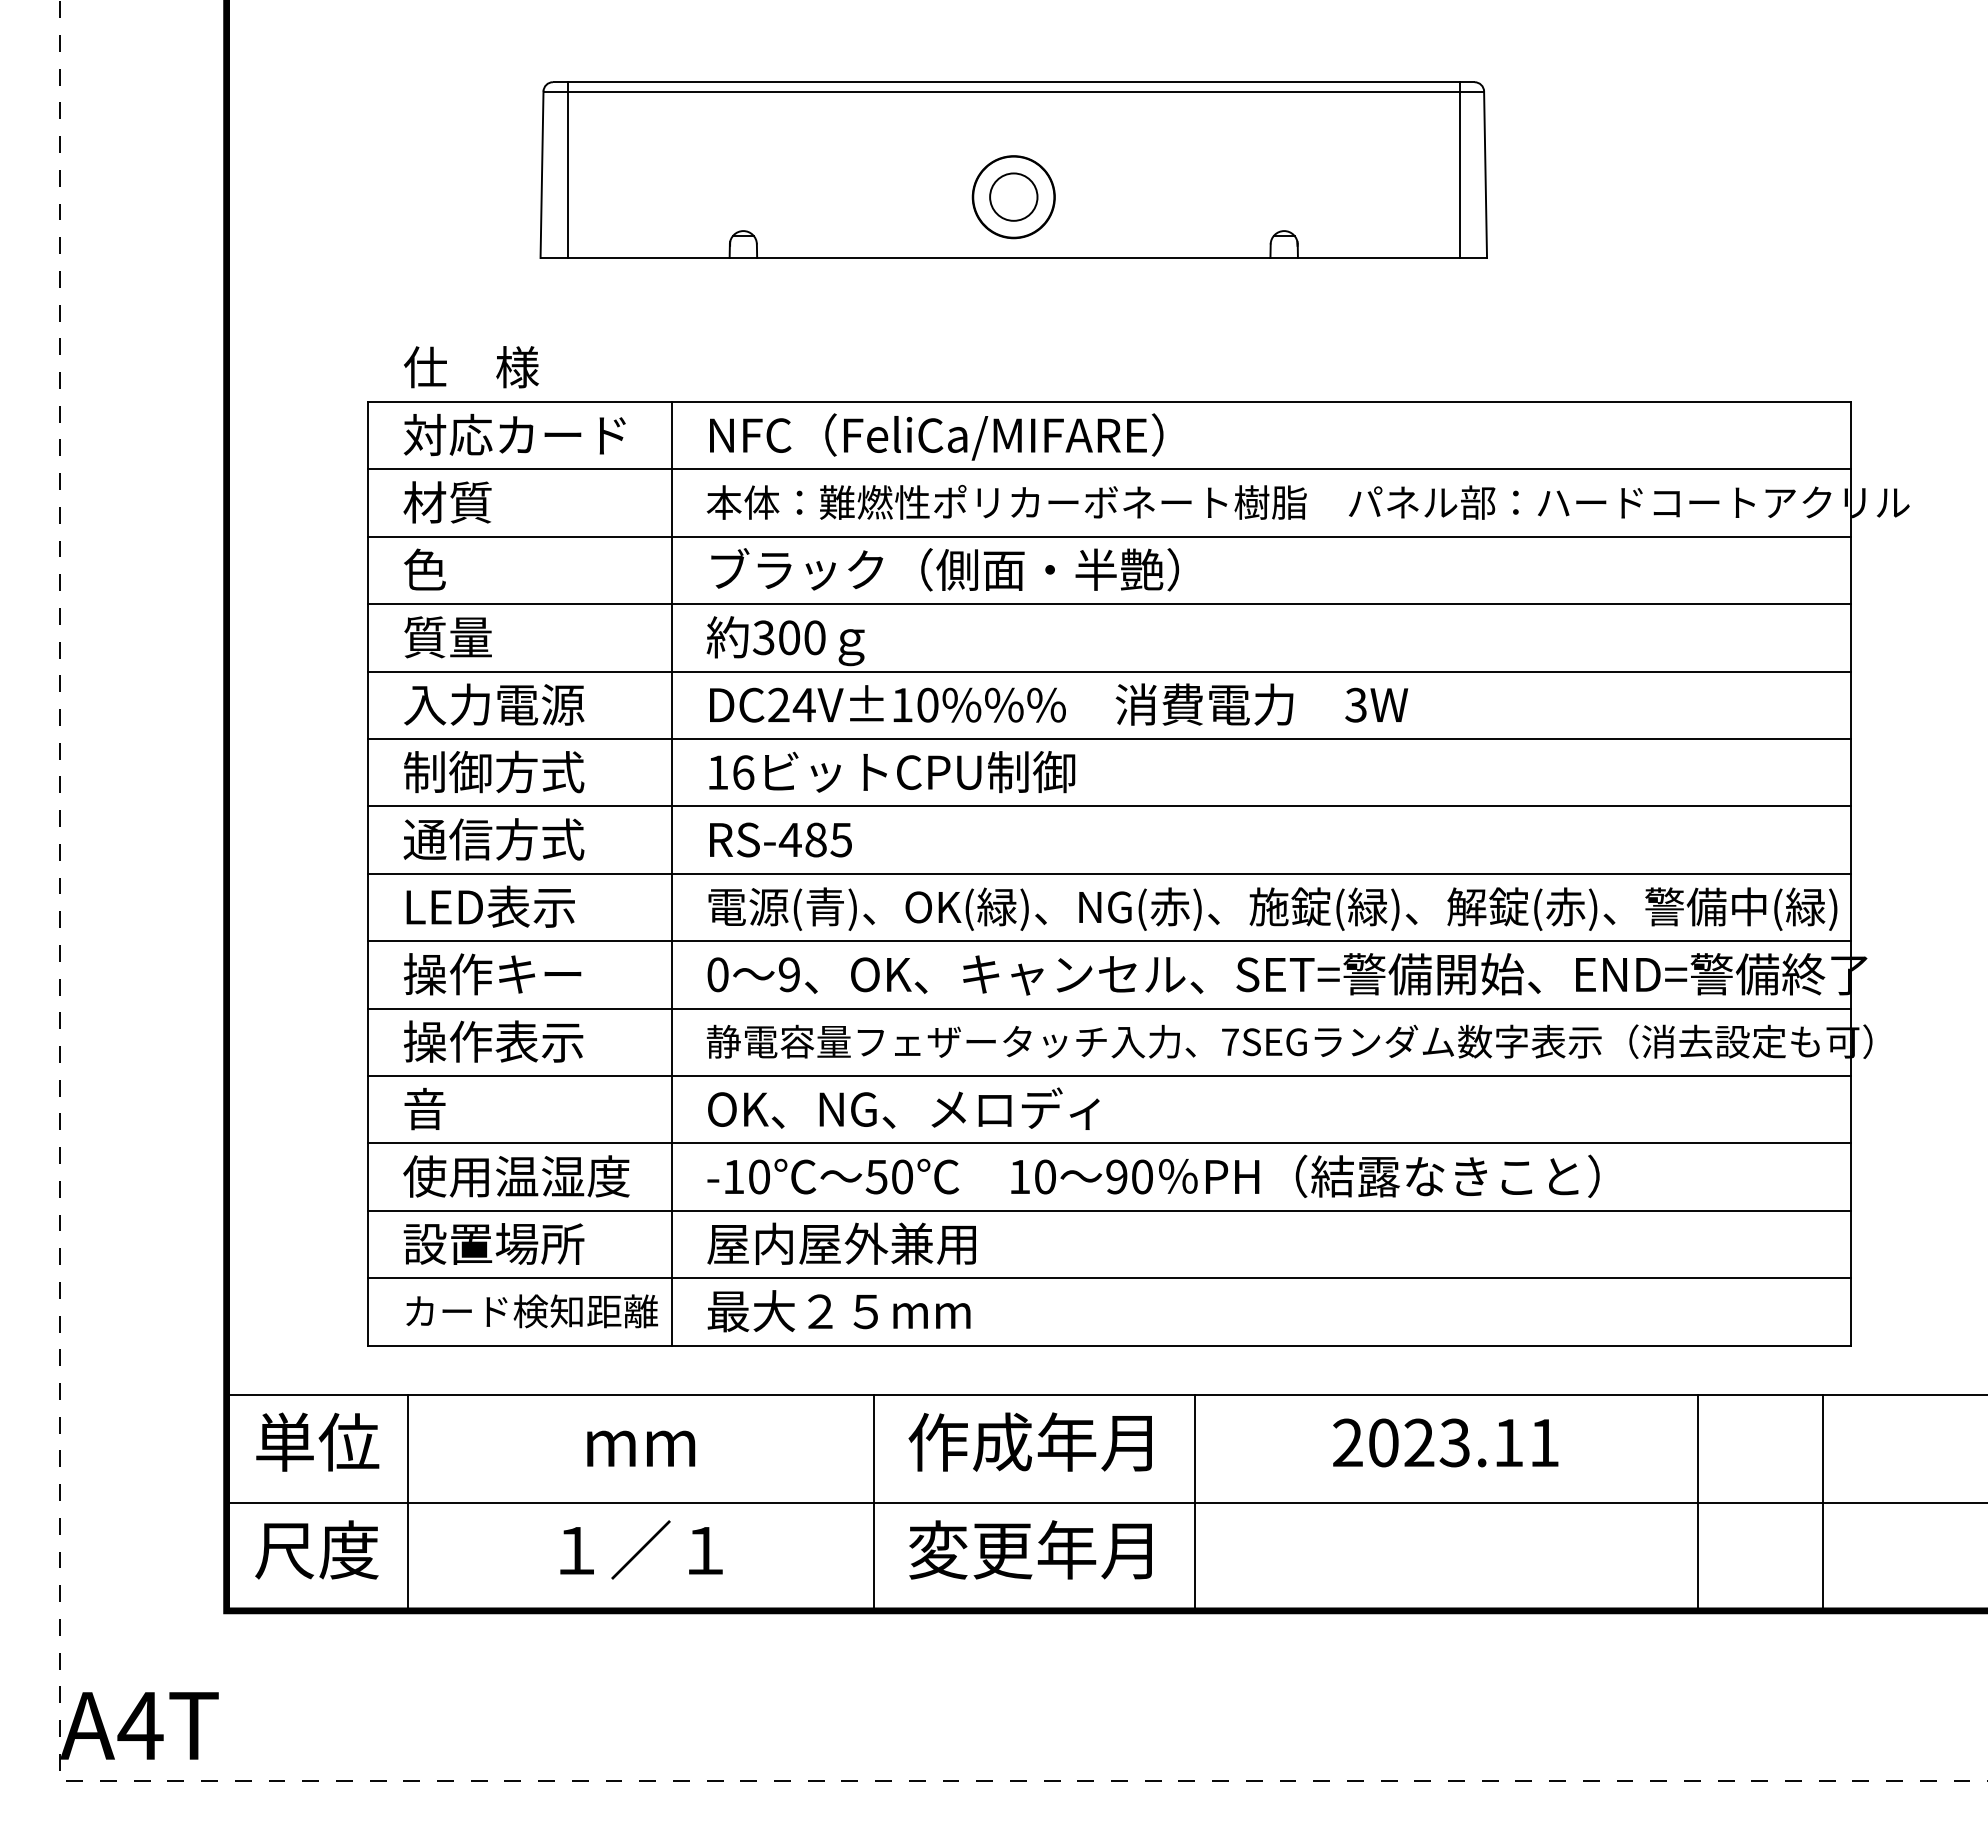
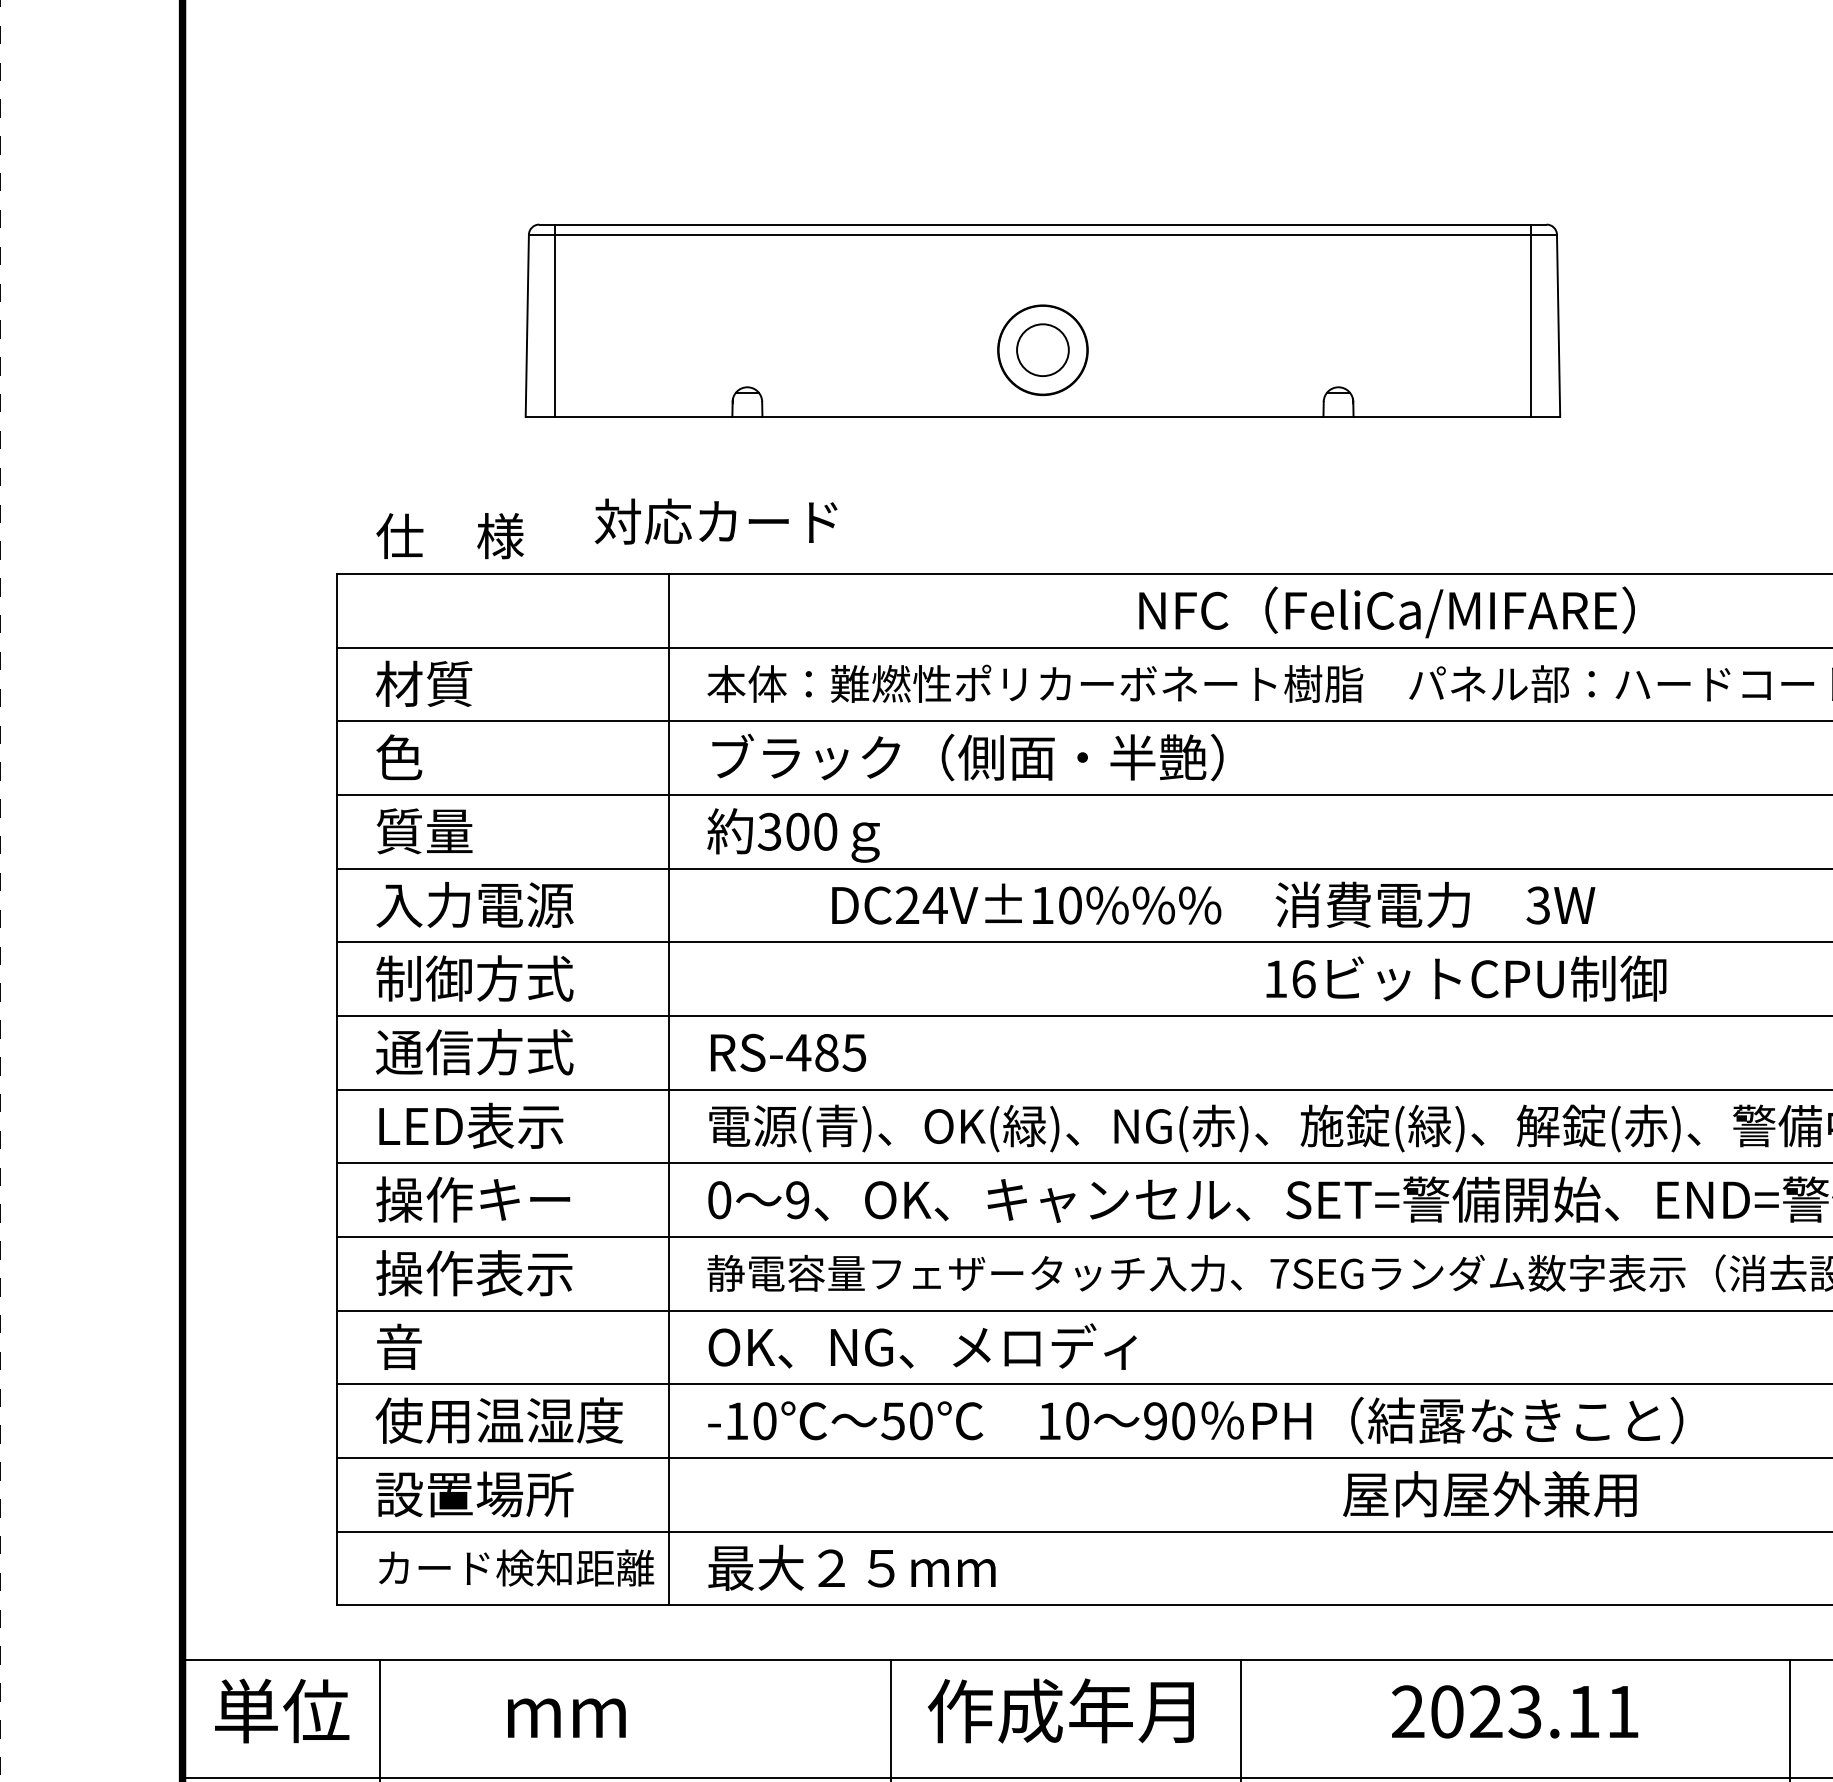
text: (514, 435) -> (715, 522), moved
text: (936, 436) -> (1386, 611), moved
text: (1059, 704) -> (1214, 904), moved
text: (892, 772) -> (1466, 979), moved
text: (841, 1243) -> (1489, 1493), moved
text: (641, 1448) -> (567, 1717), moved

